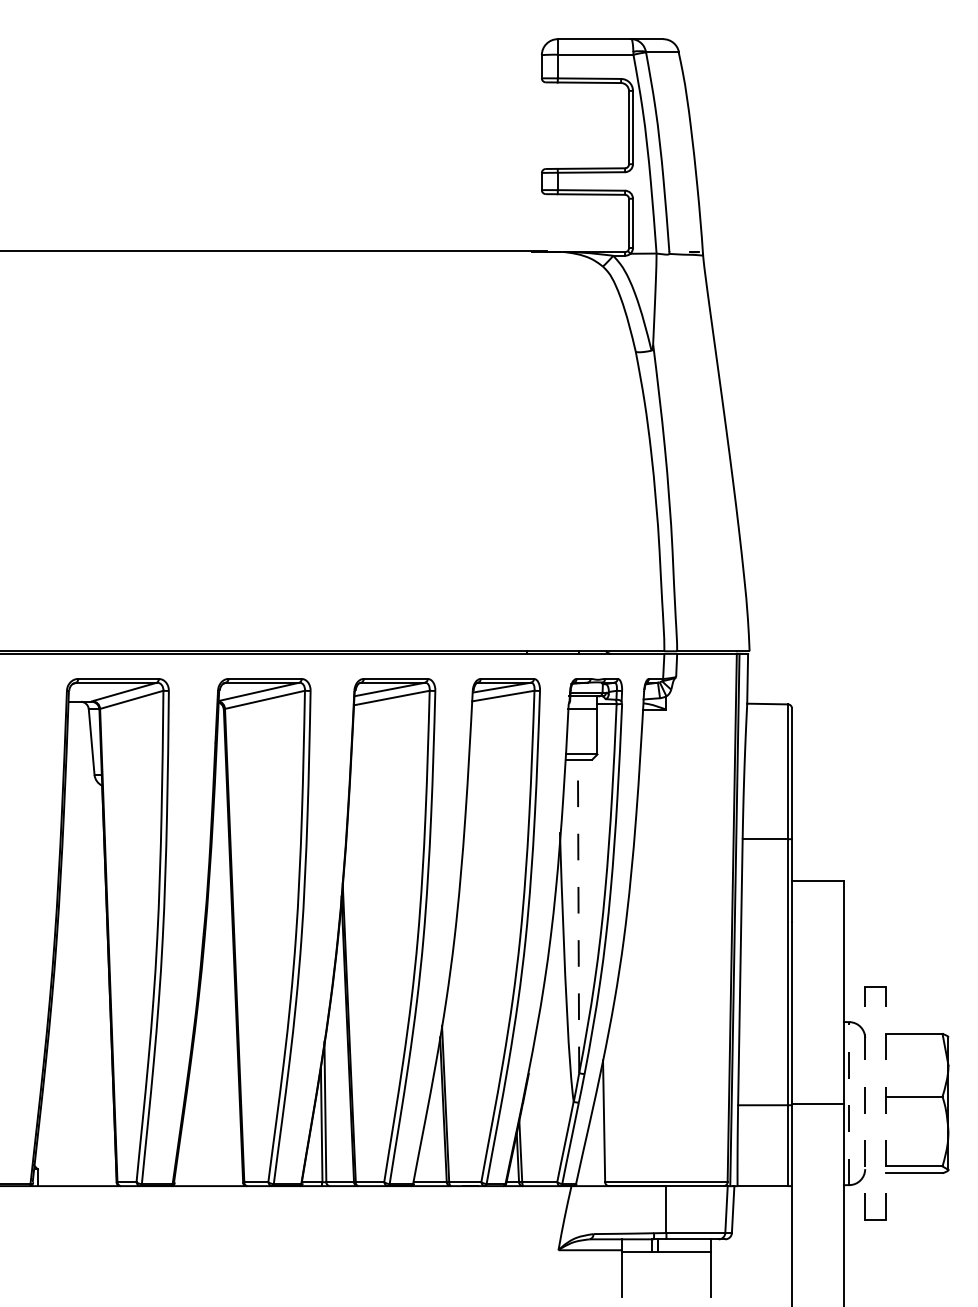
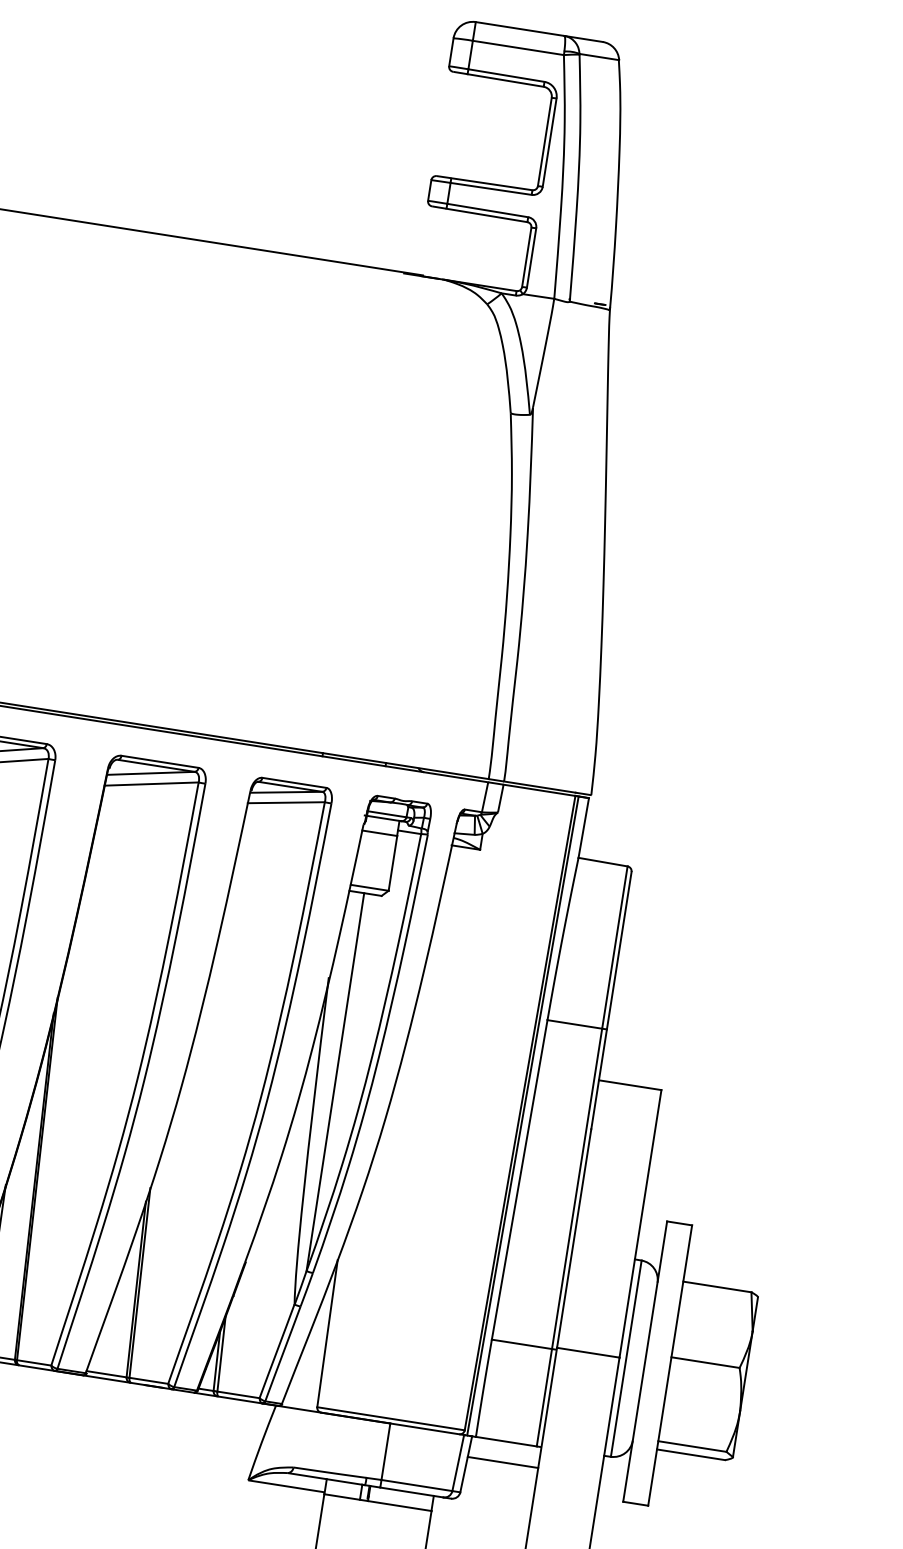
line: (578, 916) -> (335, 1082), dashed -> solid
line: (849, 1103) -> (626, 1358), dashed -> solid
line: (865, 1103) -> (645, 1361), dashed -> solid
line: (885, 1103) -> (669, 1365), dashed -> solid
line: (762, 1203) -> (502, 1462), added

